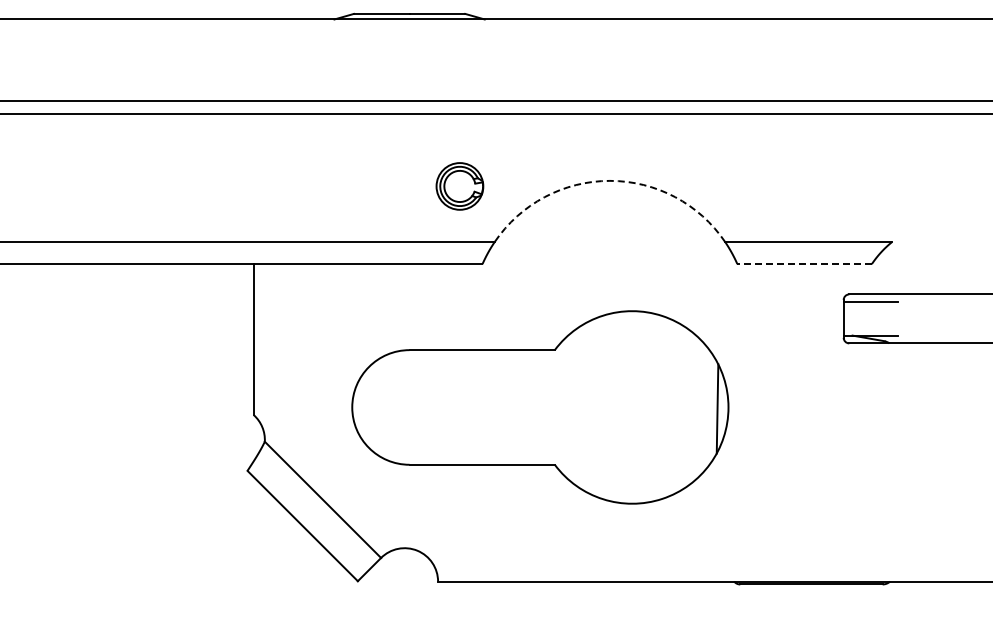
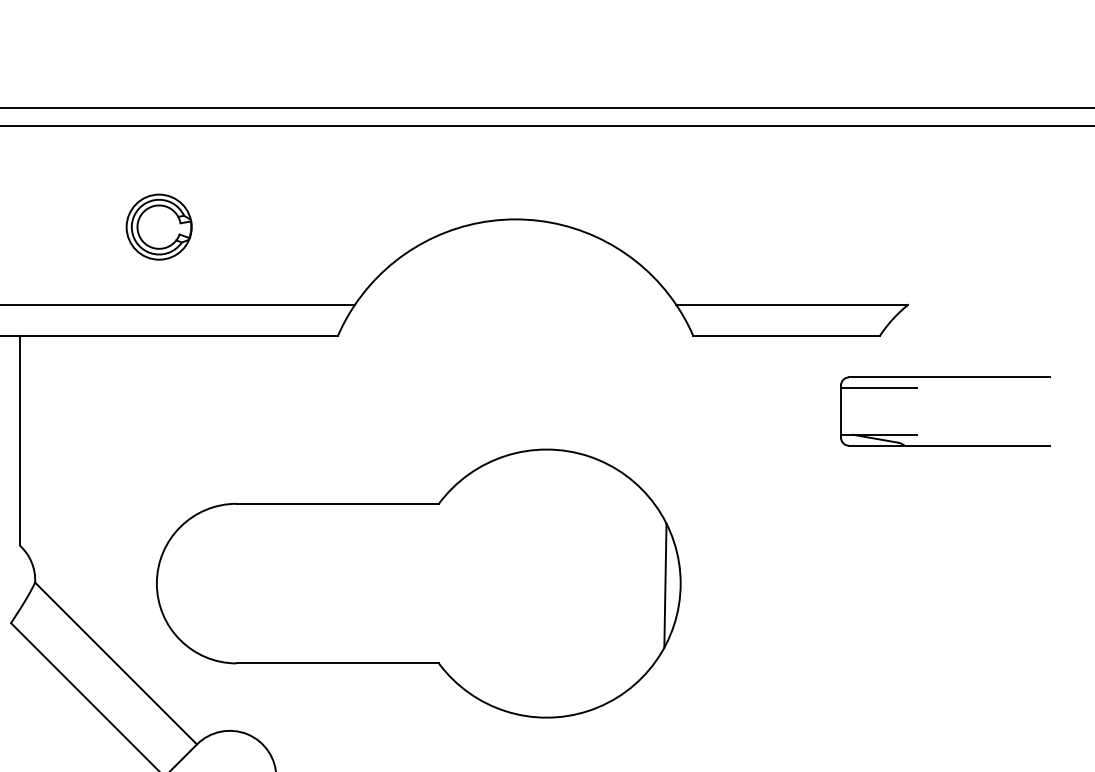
arc: (609, 180) -> (515, 218), dashed -> solid
part: (459, 186) -> (158, 227), moved
line: (804, 264) -> (786, 335), dashed -> solid
part: (540, 407) -> (418, 583), moved

